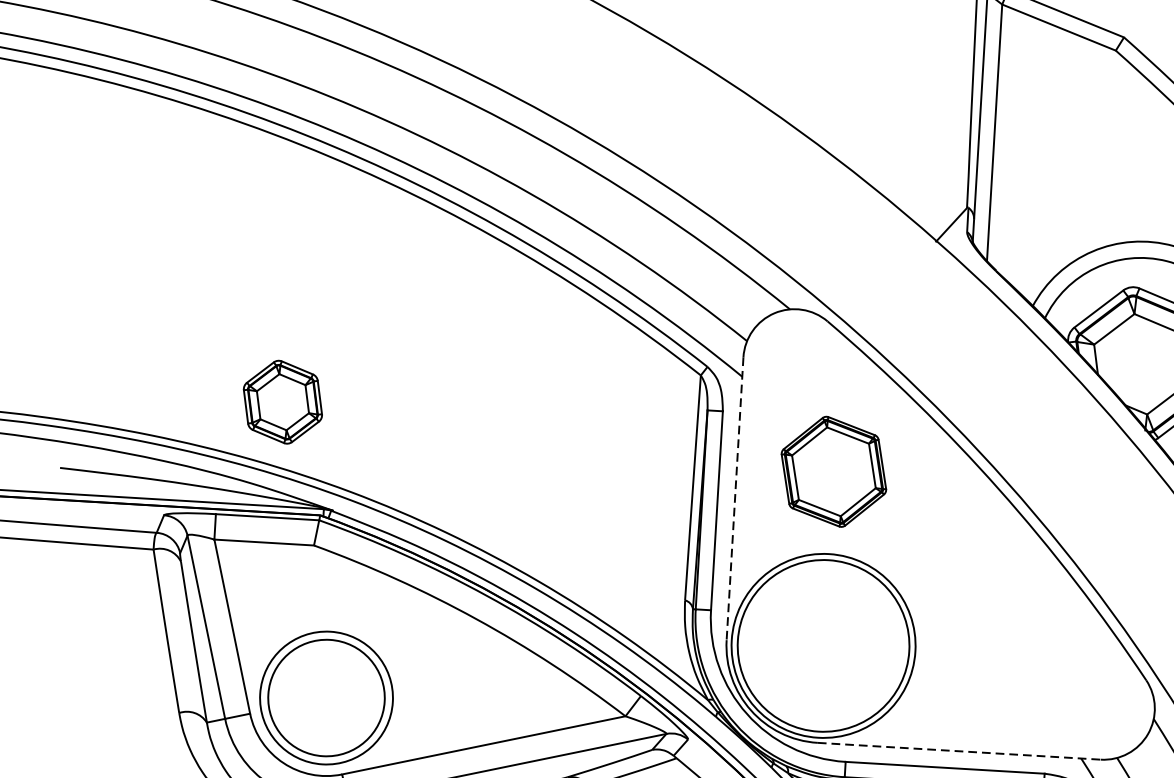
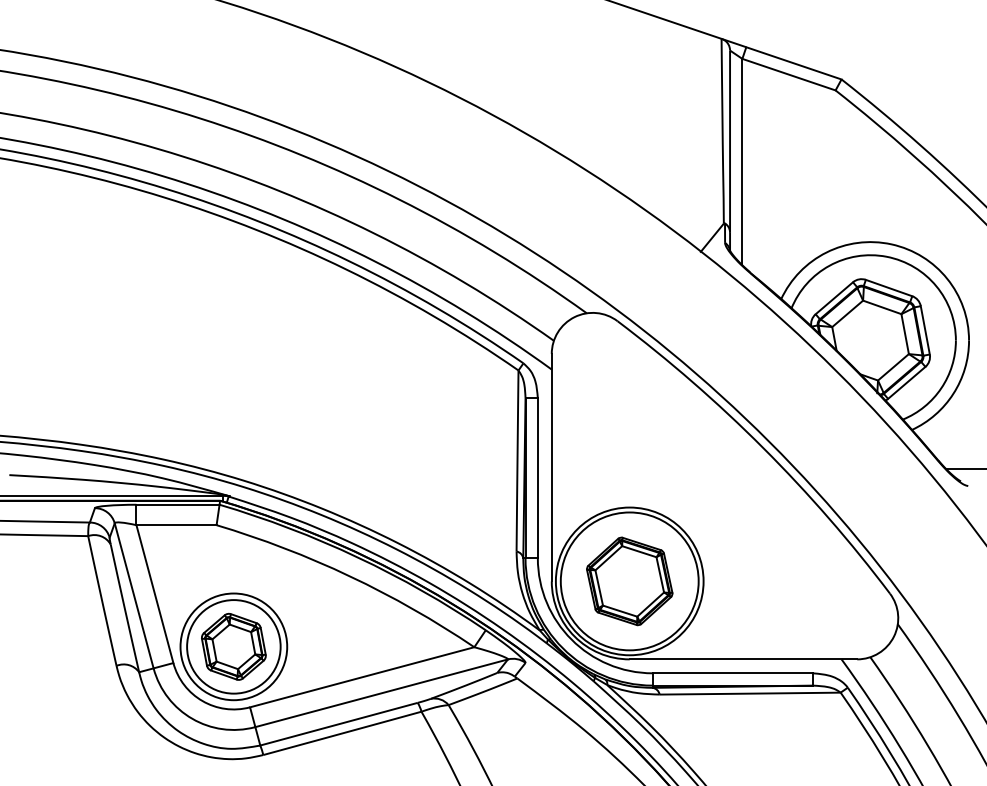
part: (282, 401) -> (233, 646), moved
part: (833, 471) -> (629, 581), moved
line: (734, 498) -> (551, 467), dashed -> solid
line: (959, 751) -> (743, 659), dashed -> solid

